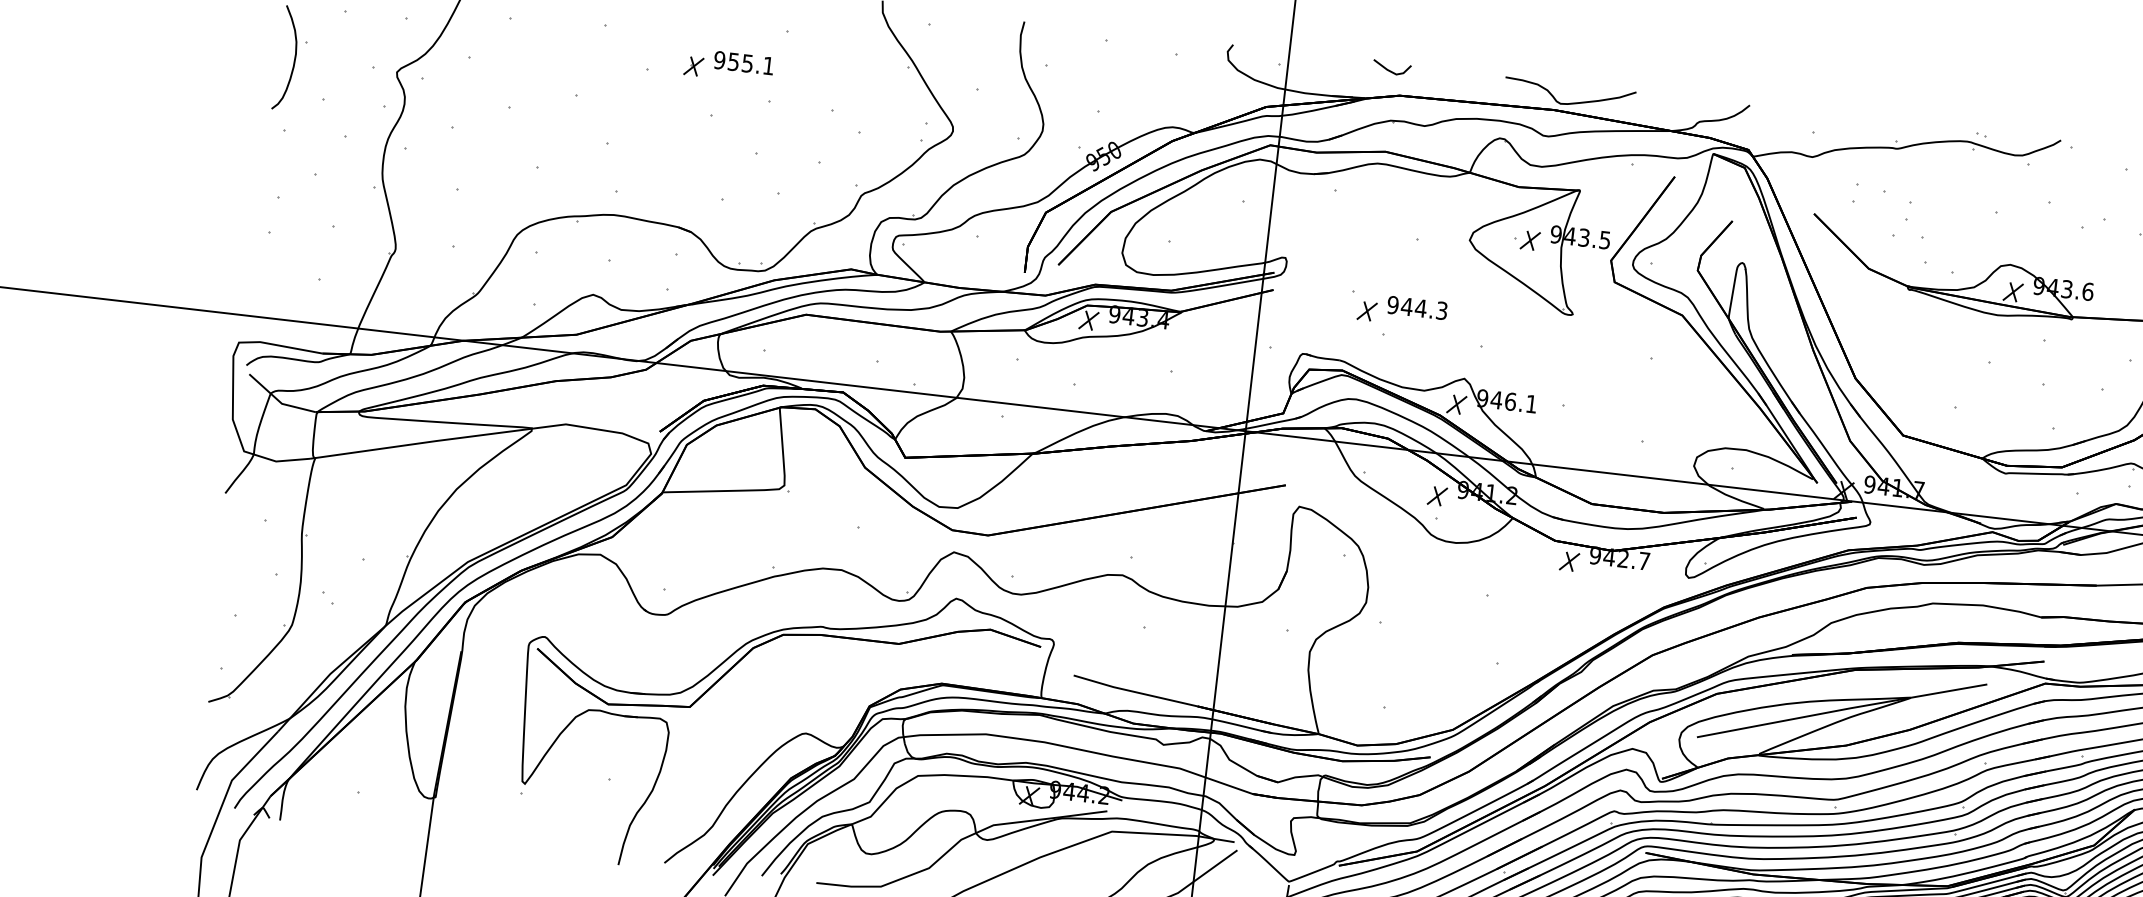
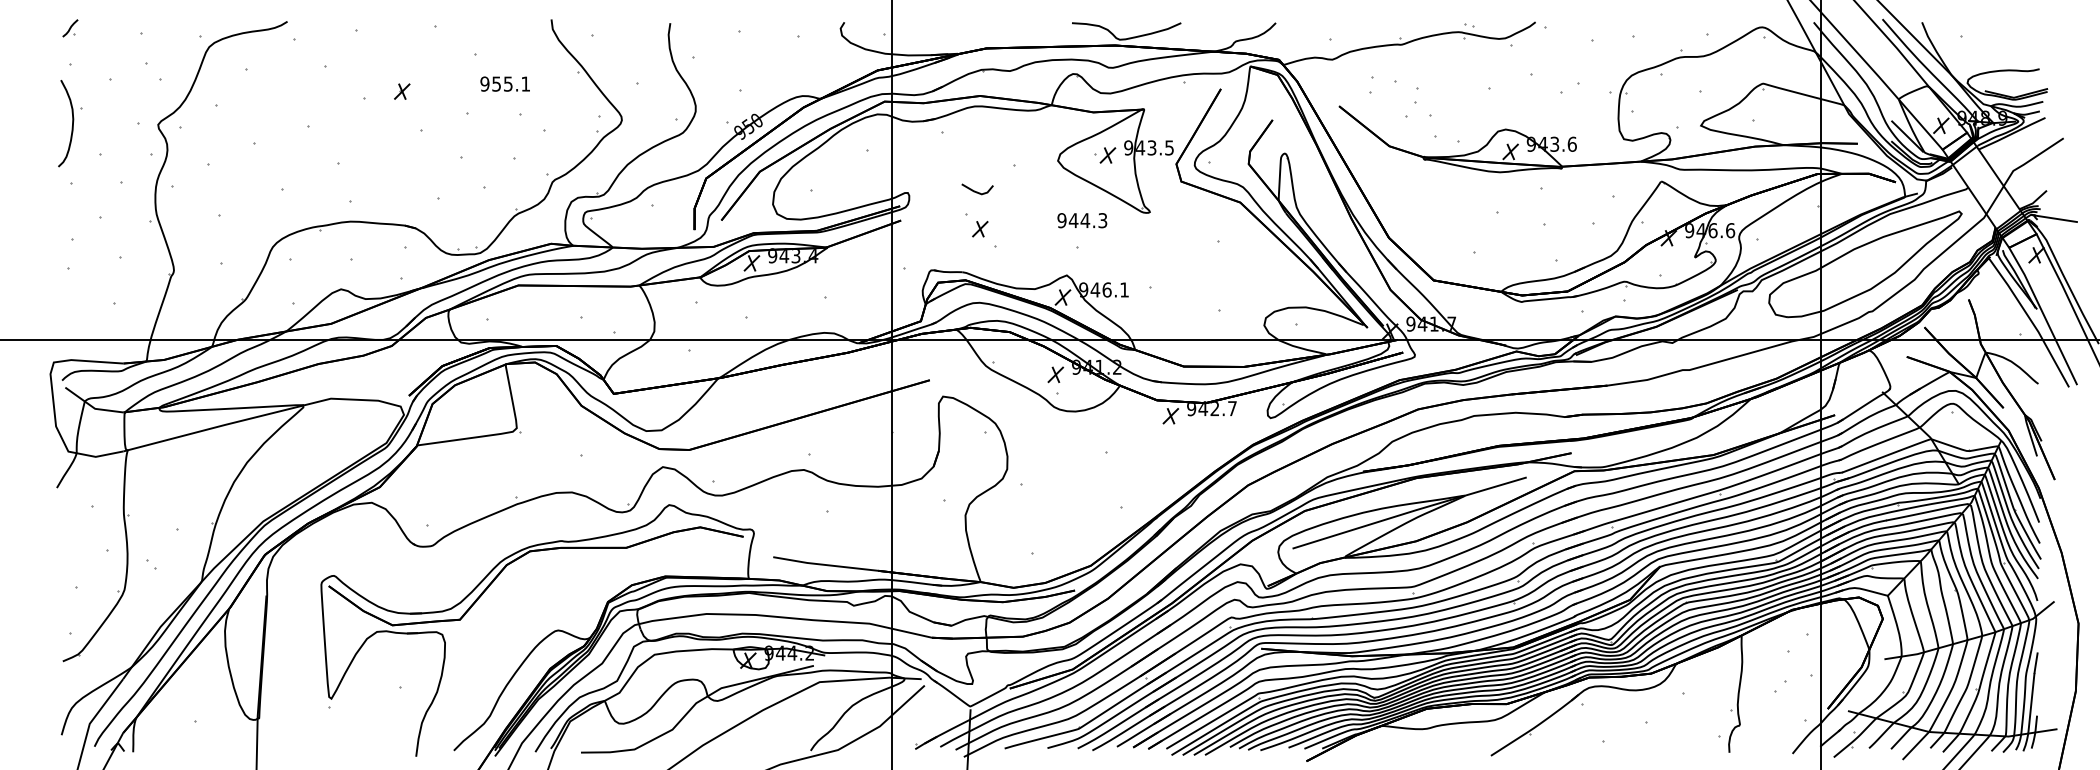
text: (743, 62) -> (504, 83), moved
line: (1391, 70) -> (977, 191), moved
text: (1417, 307) -> (1082, 220), moved

